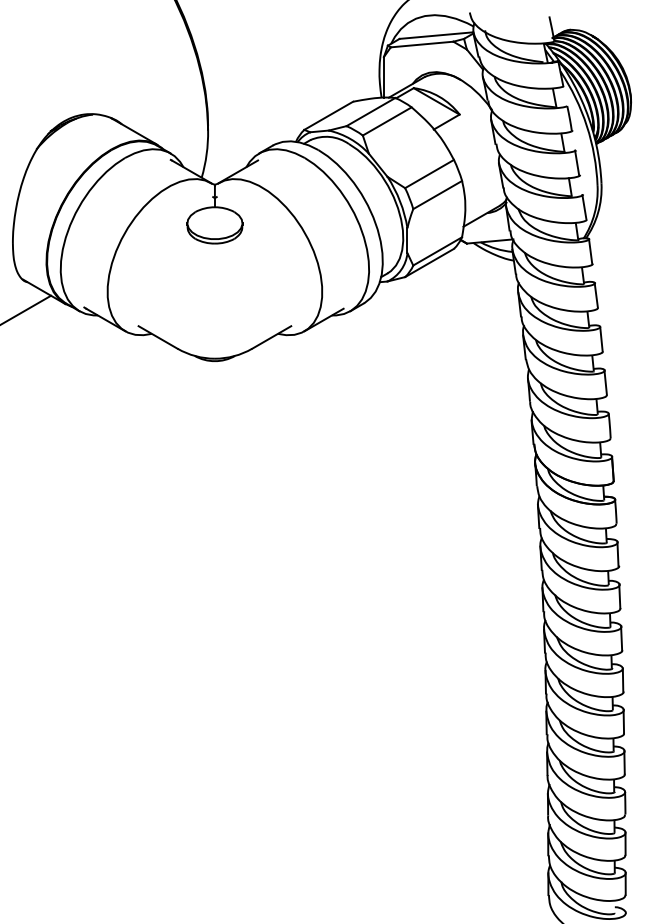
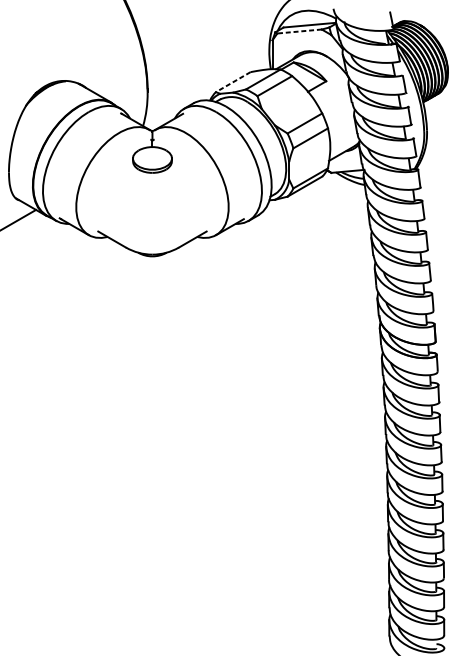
line: (421, 44) -> (299, 31), solid -> dashed
line: (328, 116) -> (233, 82), solid -> dashed

